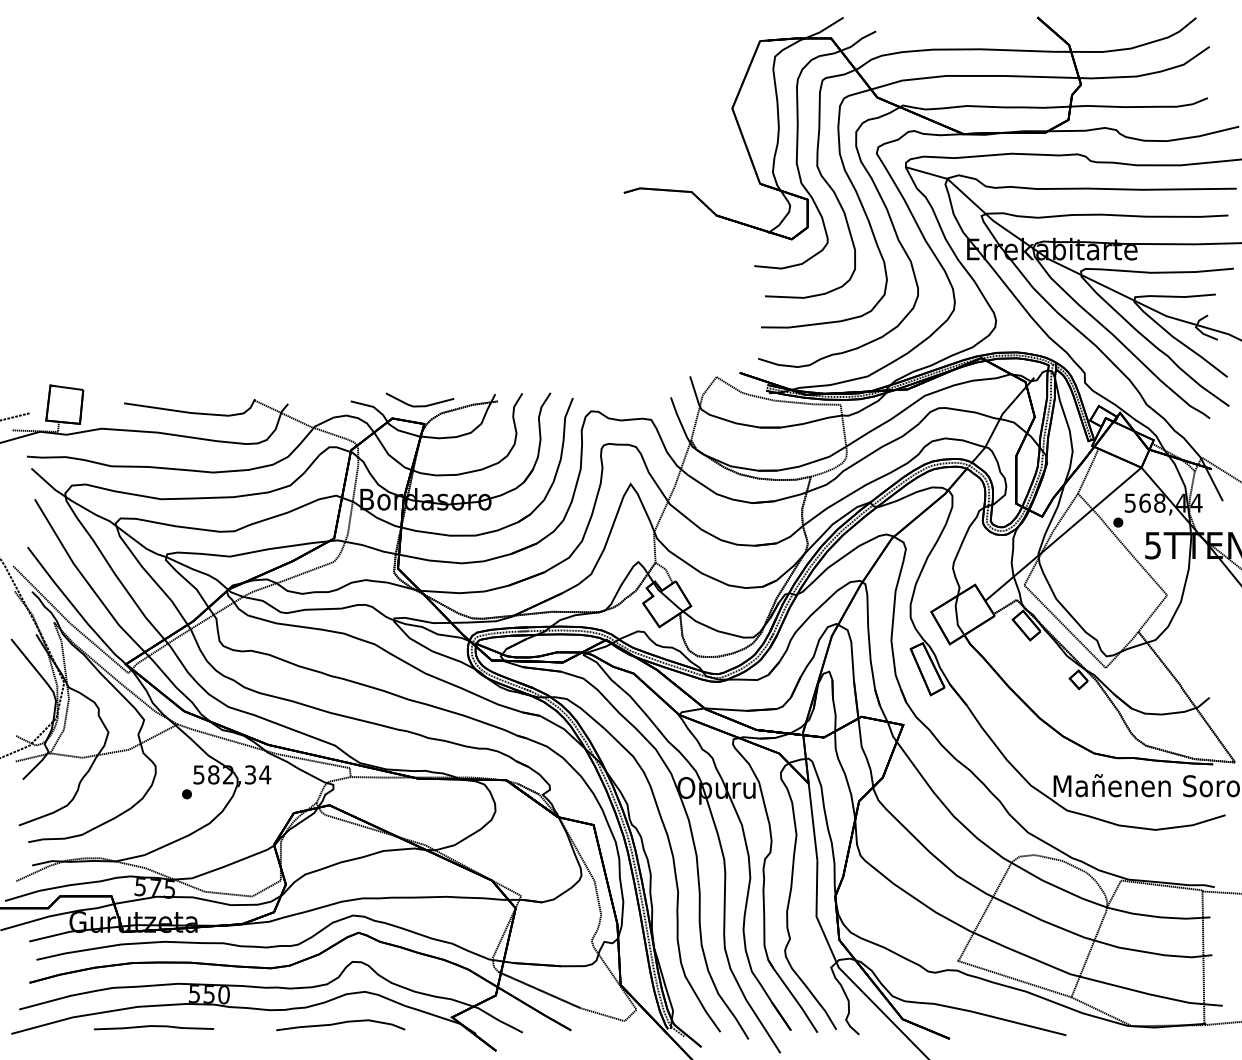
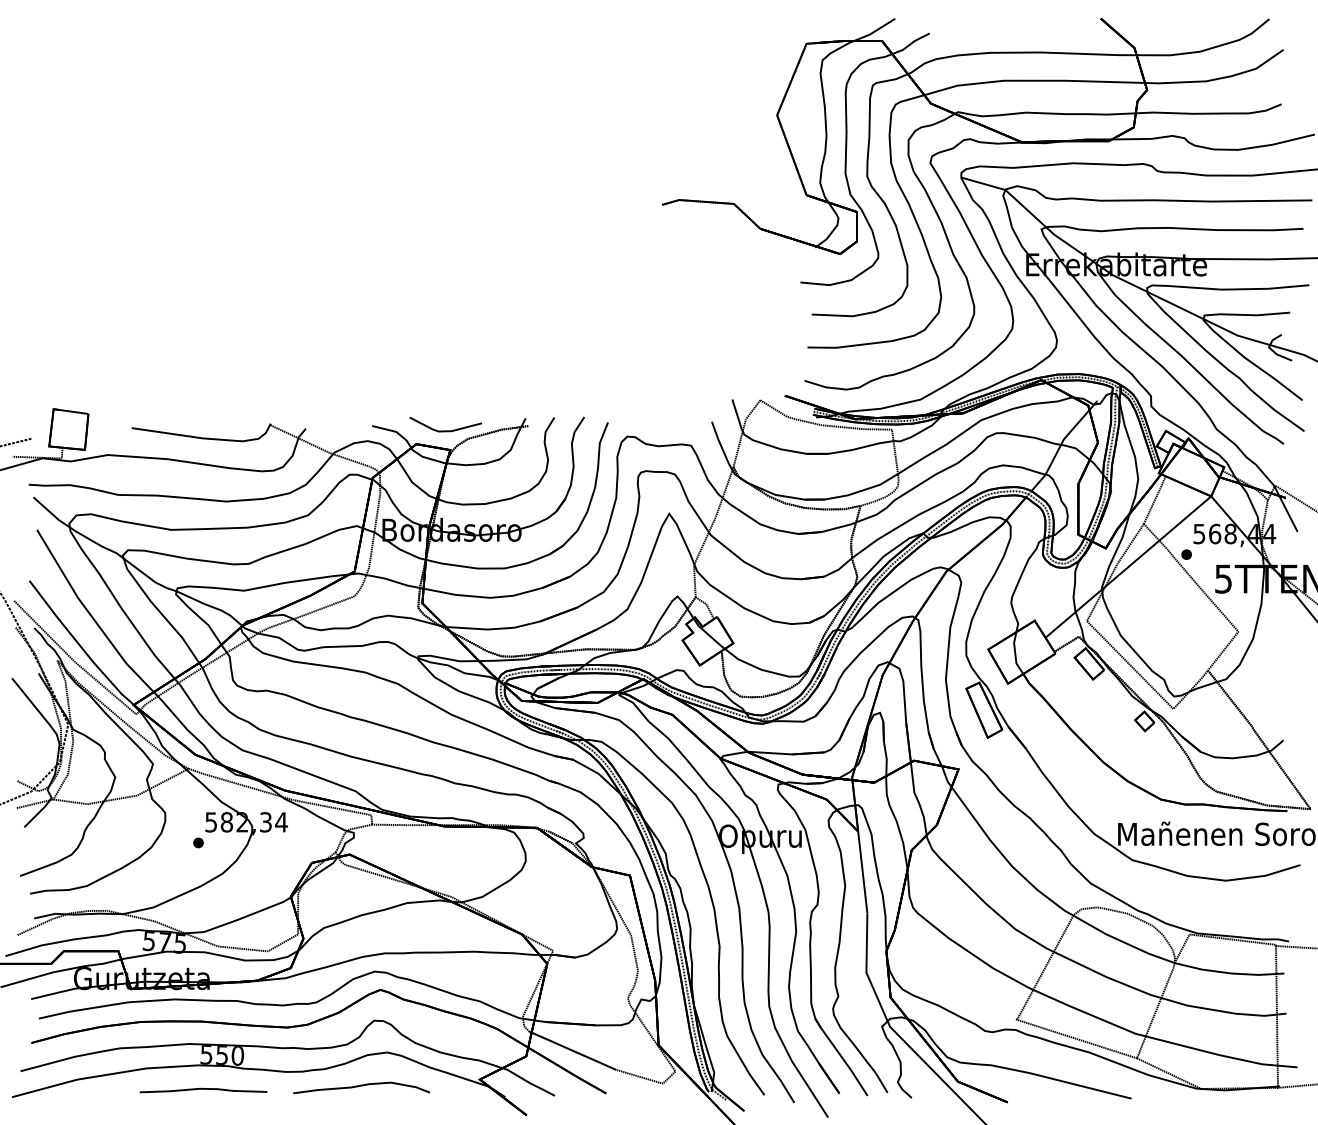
curve: (153, 1026) -> (203, 1089), moved

